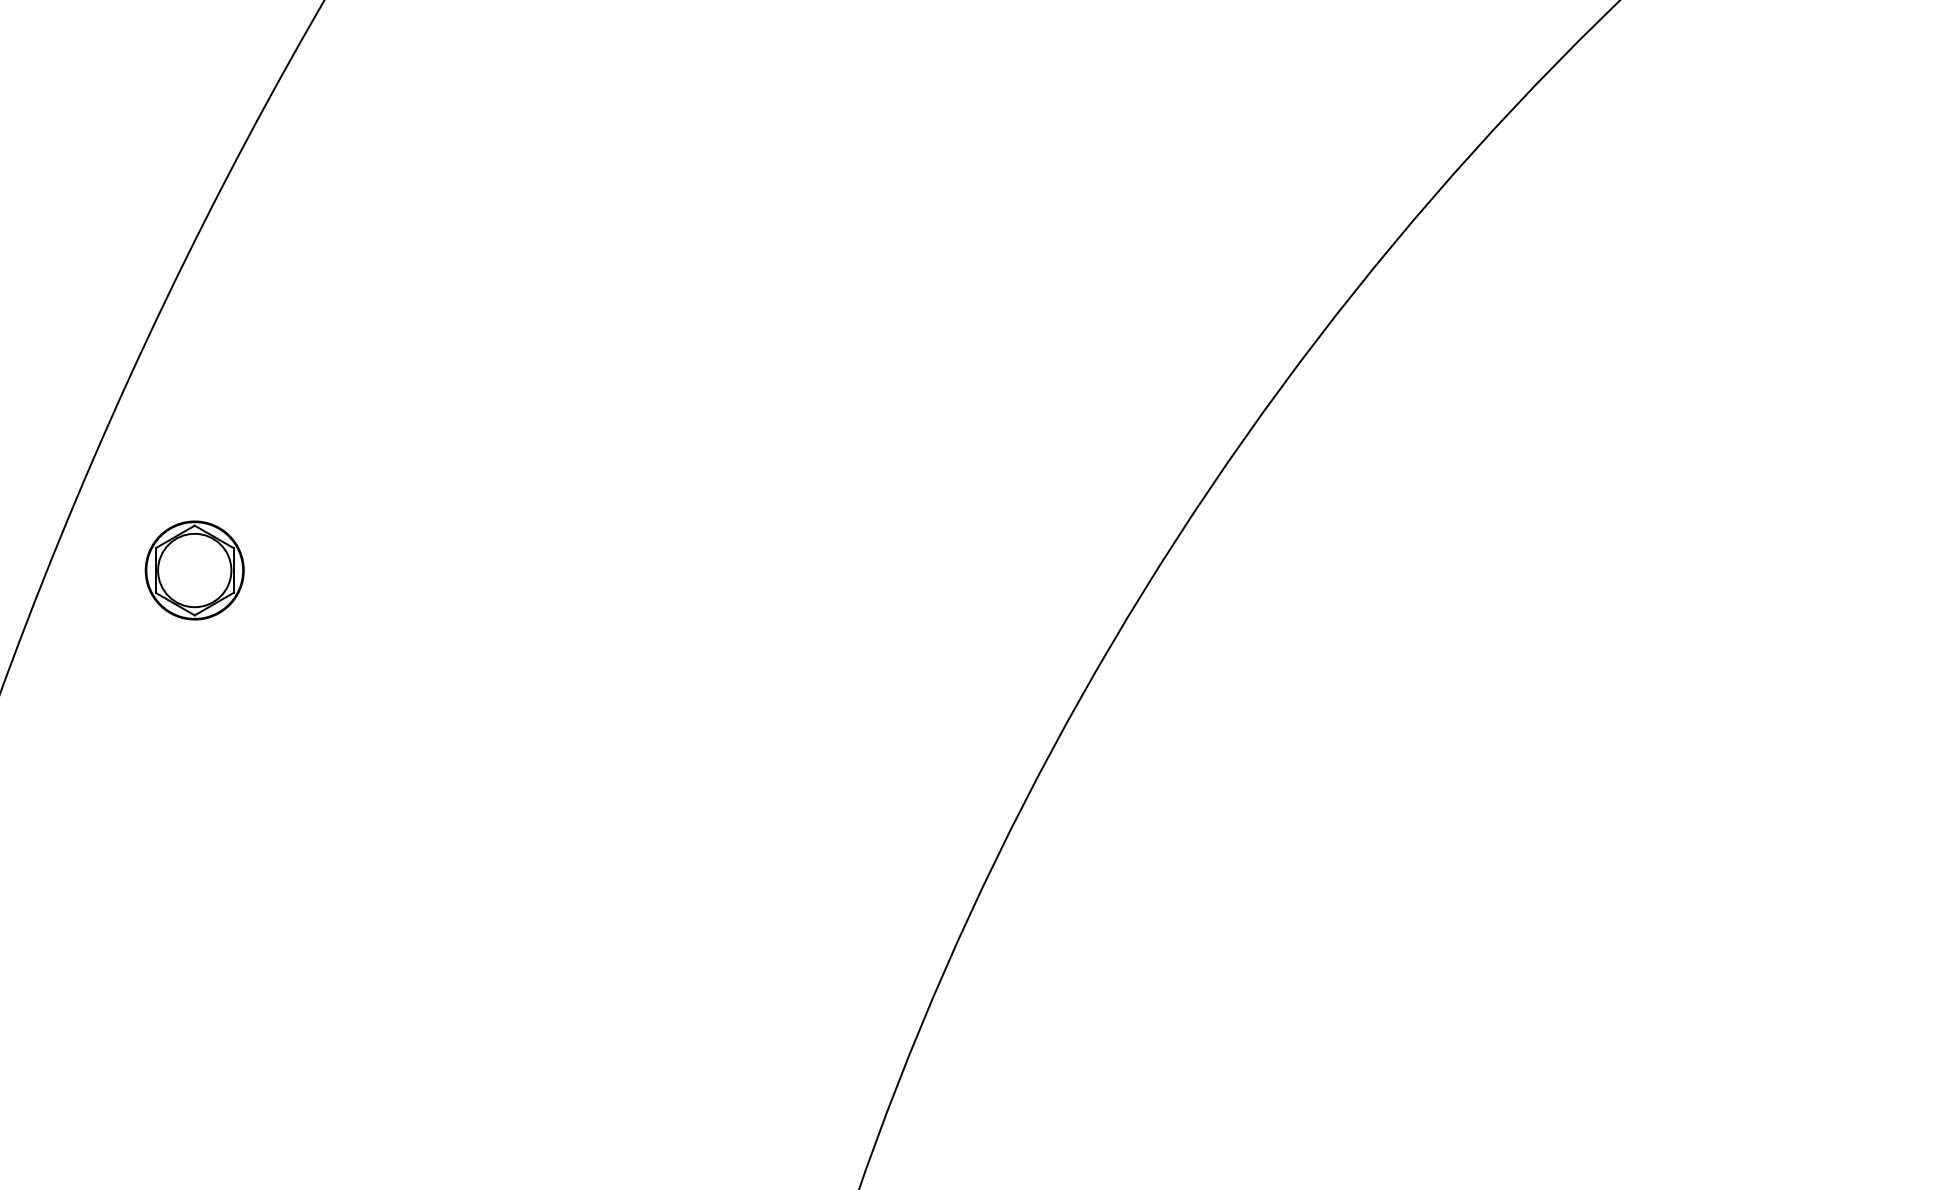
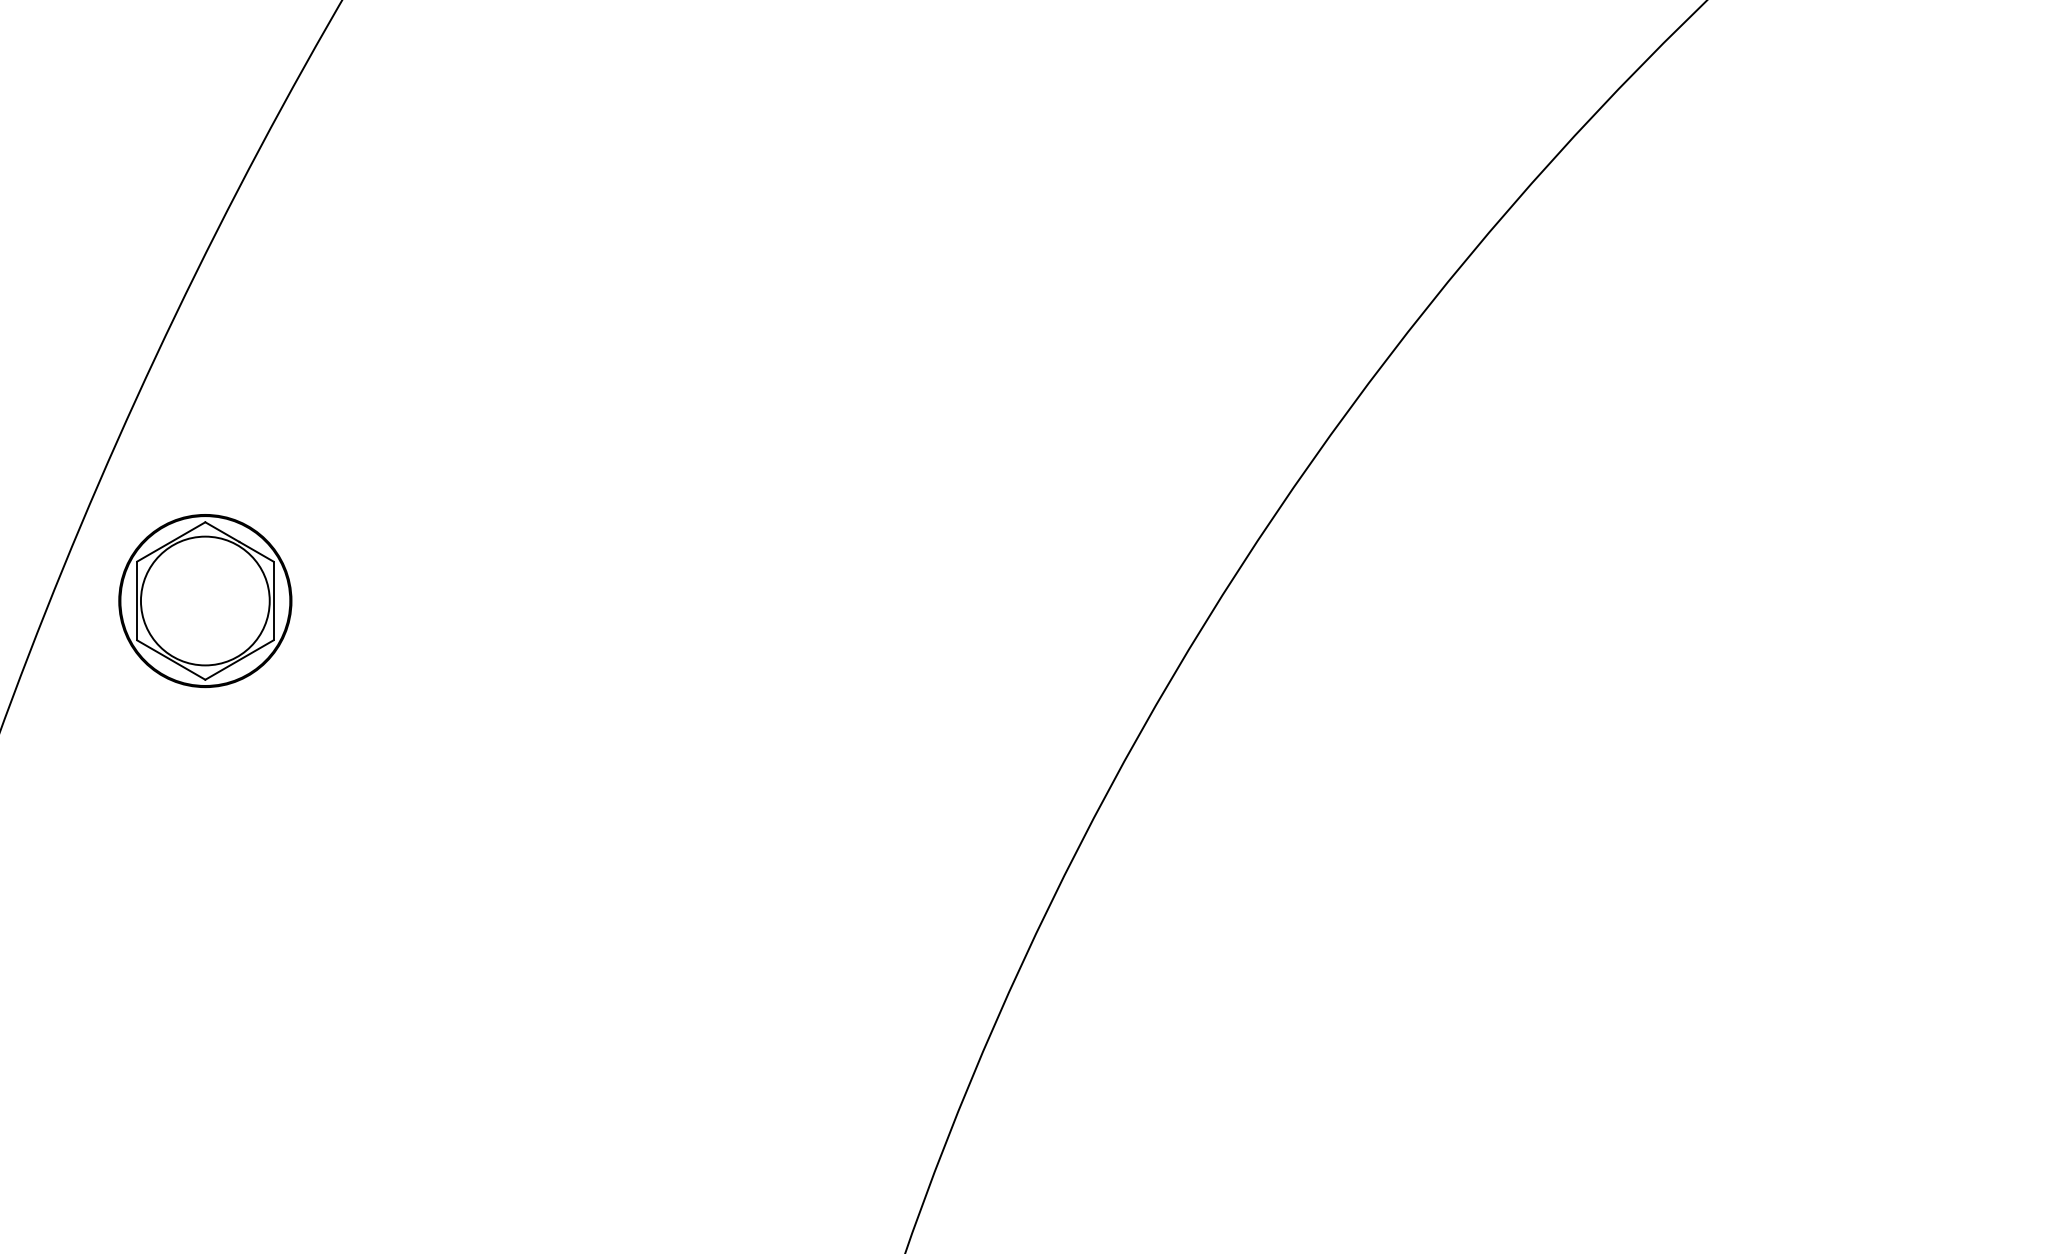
part: (194, 570) -> (205, 601), size x1.67

